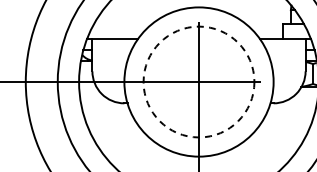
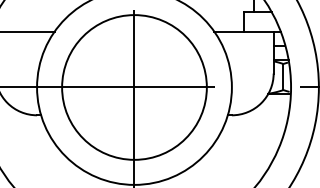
circle: (198, 81) -> (133, 86), dashed -> solid

